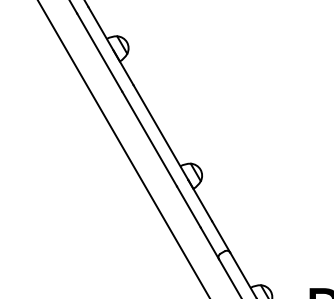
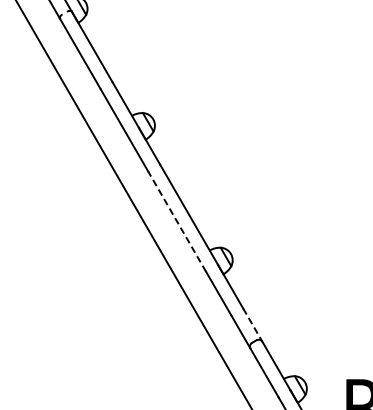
line: (149, 138) -> (177, 221), solid -> dashed
line: (221, 237) -> (253, 325), solid -> dashed

